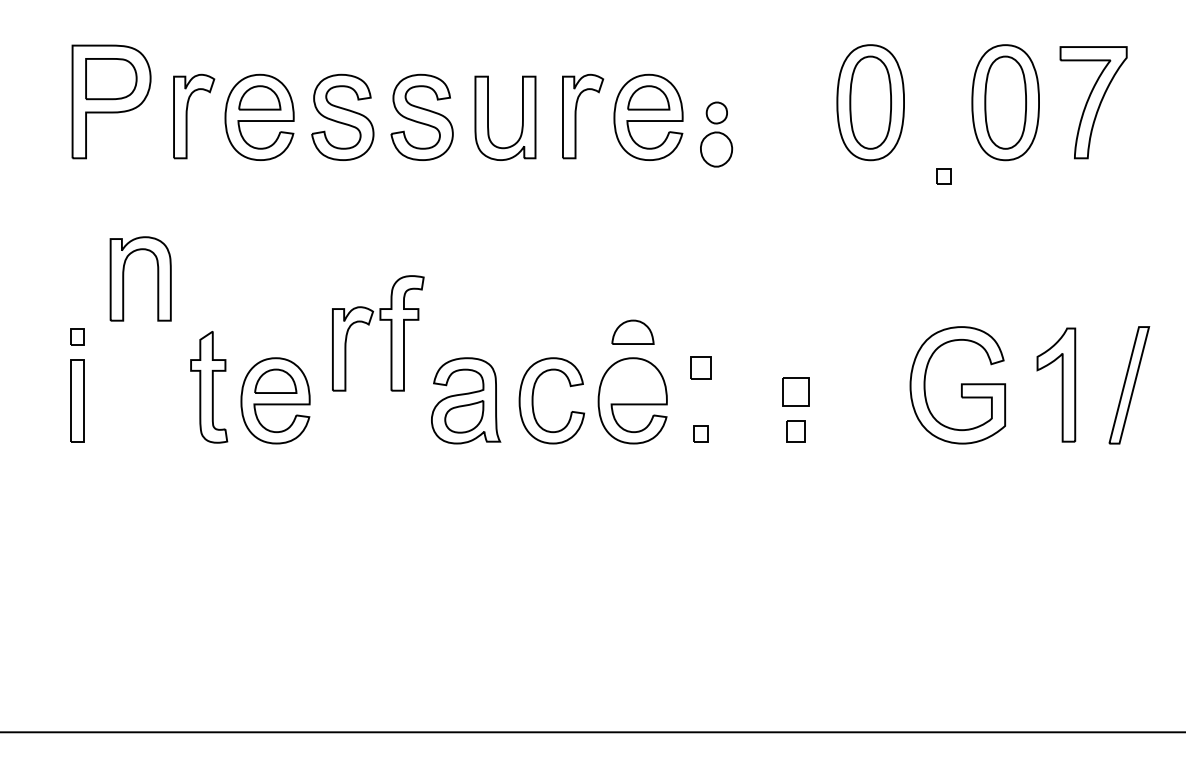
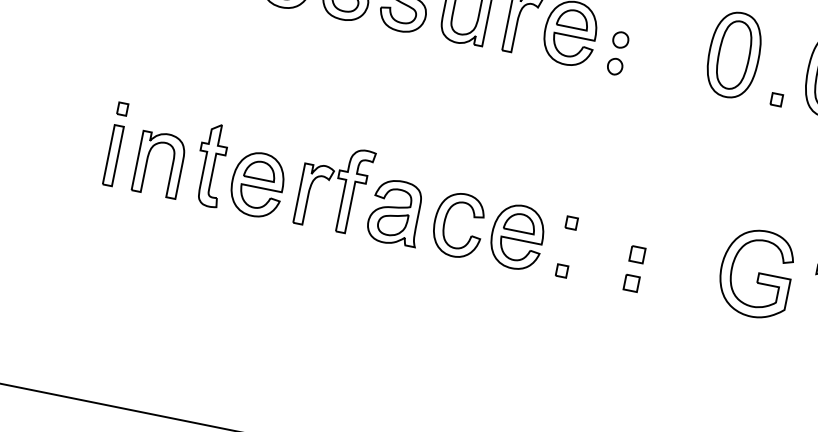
part: (716, 149) -> (615, 66), size x0.62
part: (943, 176) -> (776, 99), moved
part: (124, 278) -> (147, 161), moved
part: (632, 331) -> (520, 222), moved
part: (390, 333) -> (343, 189), moved
part: (700, 367) -> (571, 222), size x0.71
part: (795, 391) -> (637, 254), size x0.71

